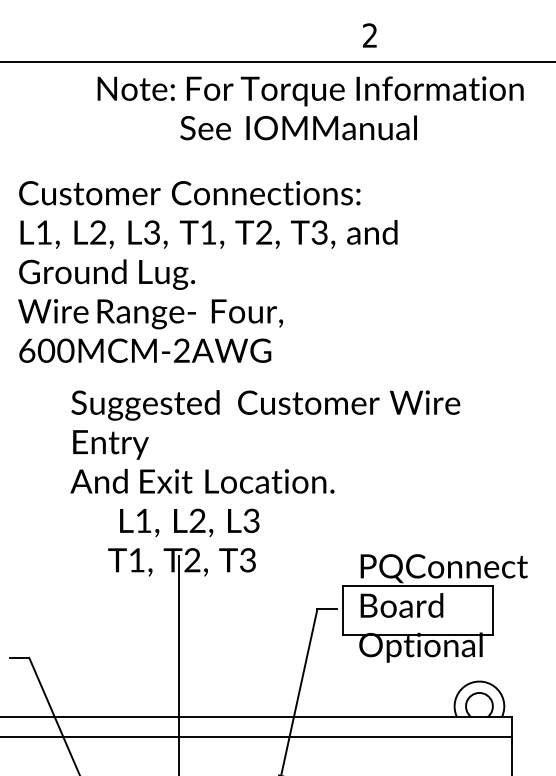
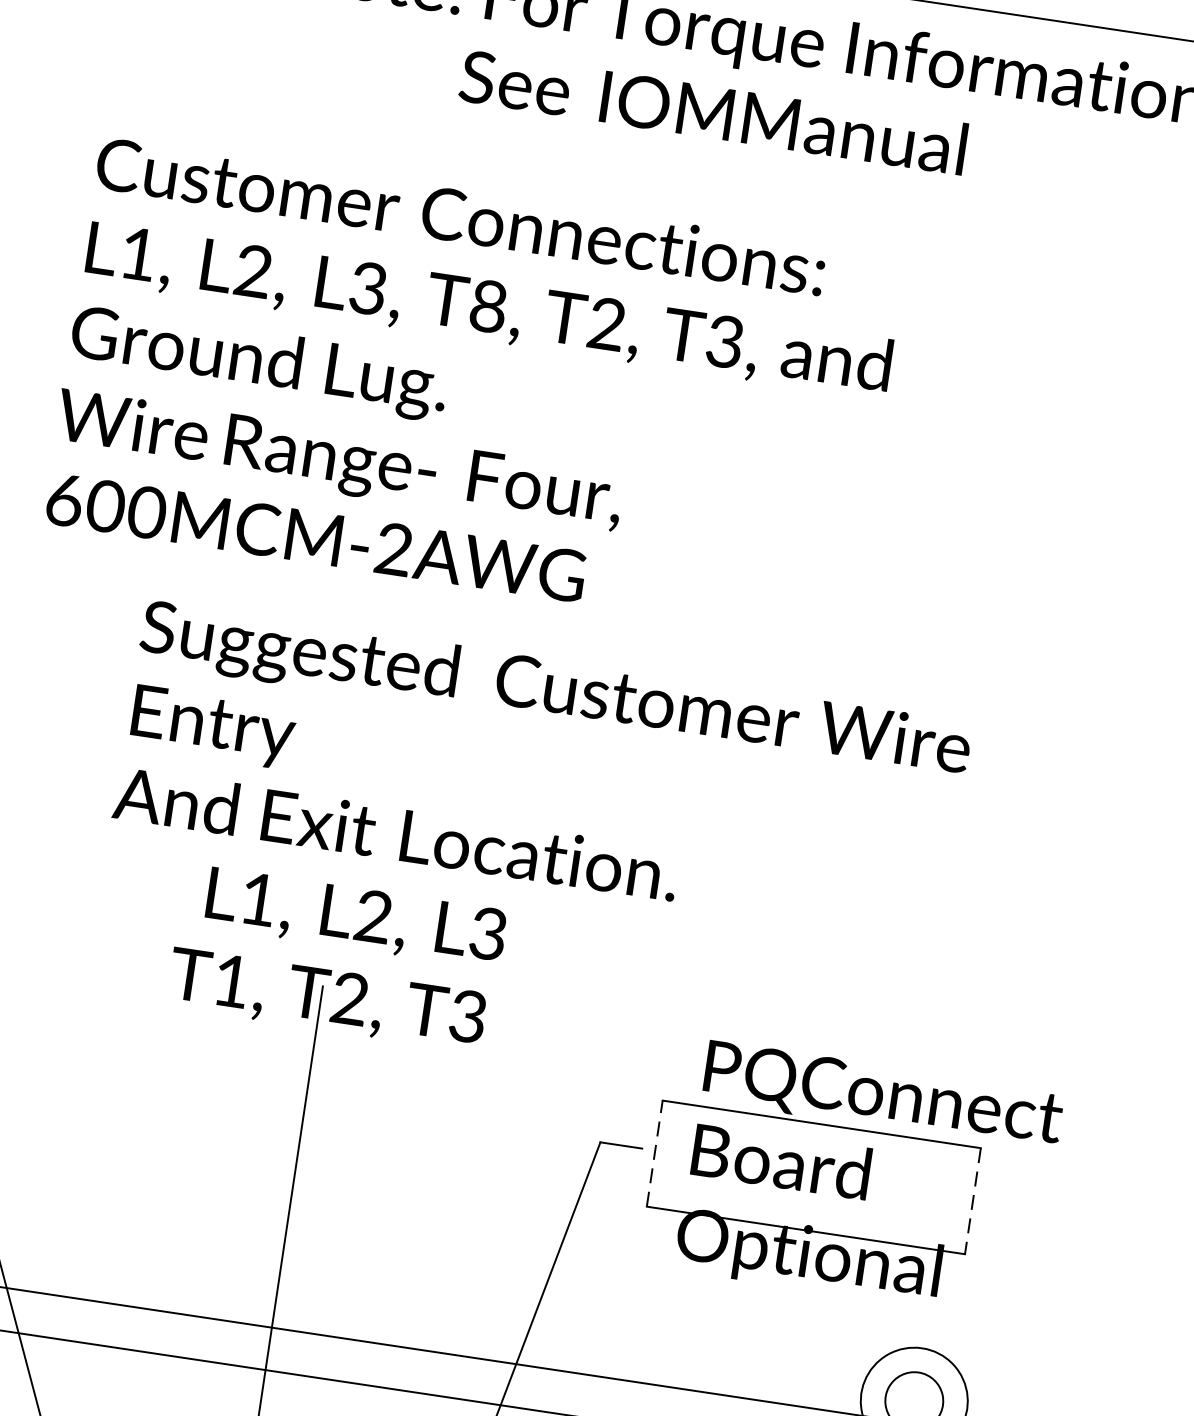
text: (208, 232) -> (488, 306), T1, -> T8,
line: (343, 610) -> (655, 1153), solid -> dashed
line: (492, 610) -> (972, 1201), solid -> dashed

